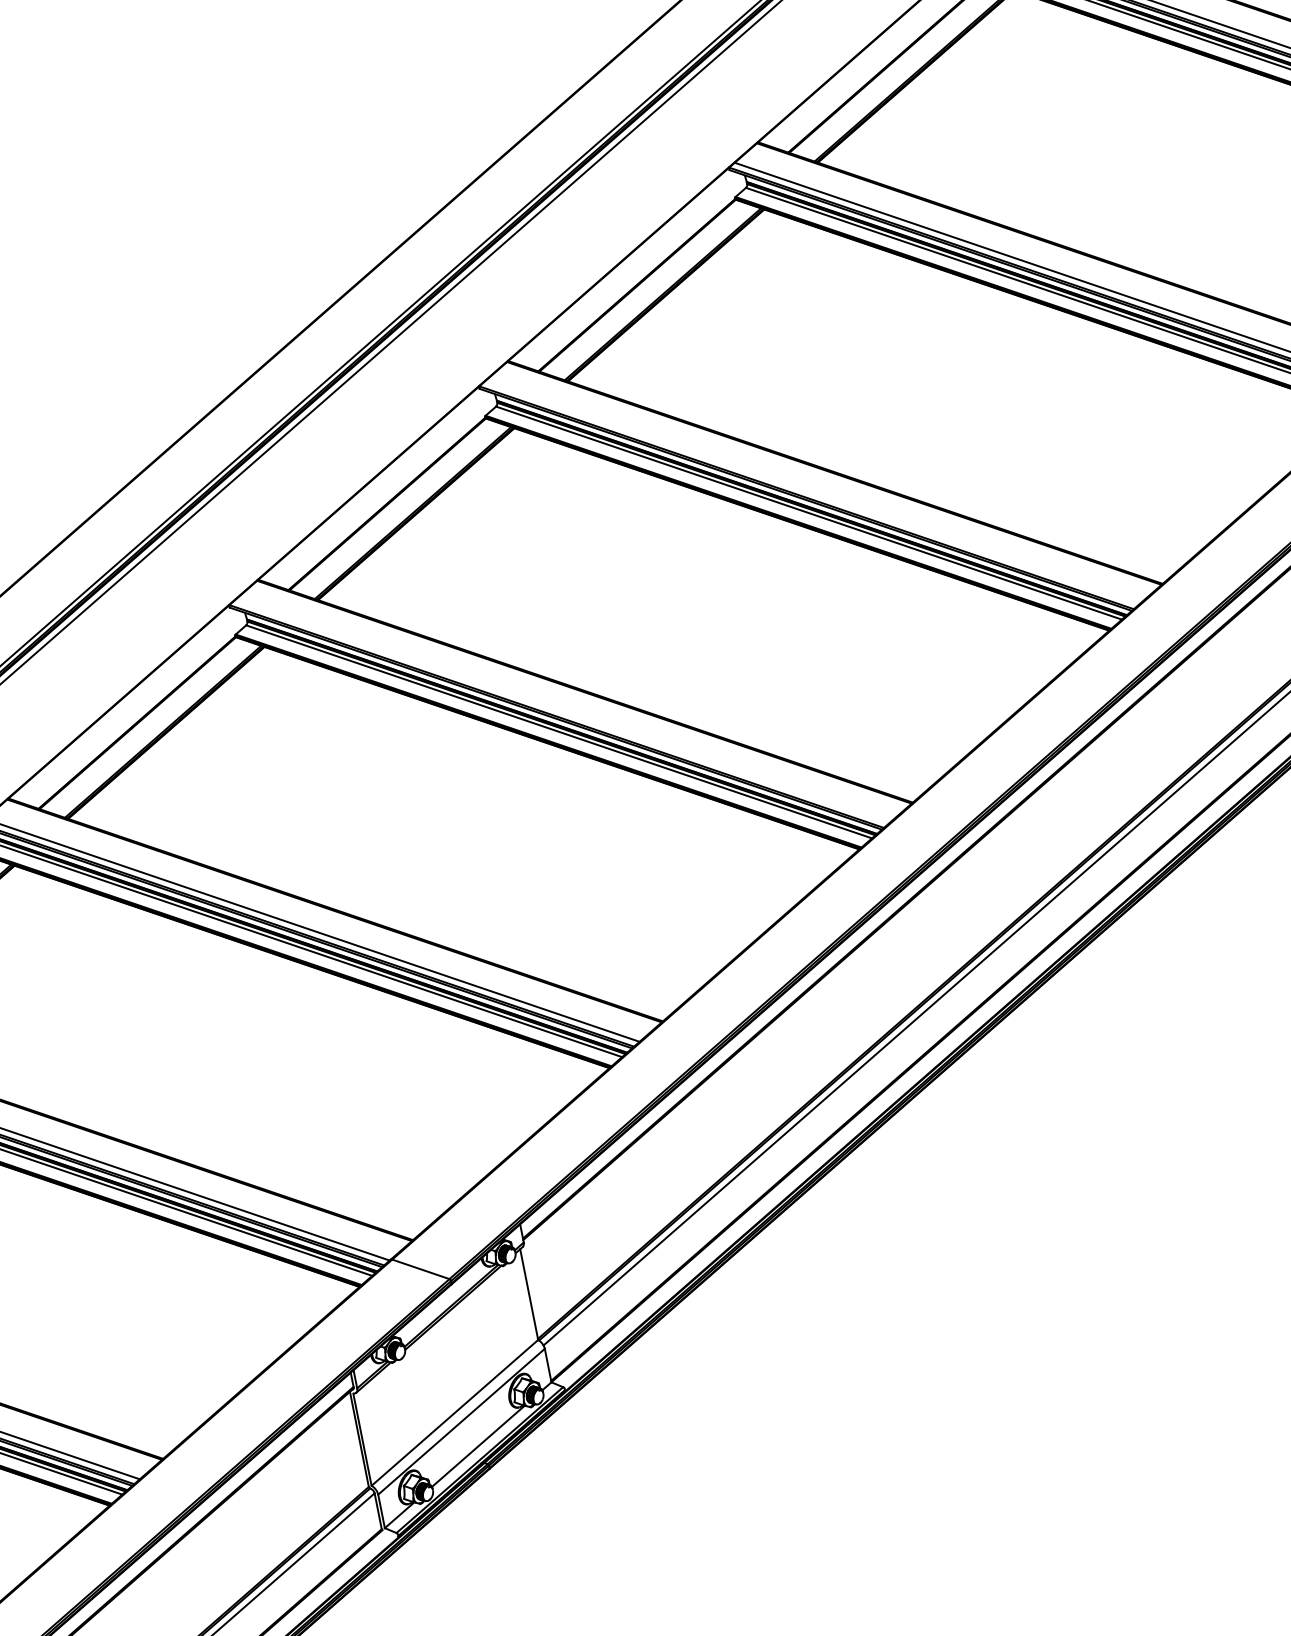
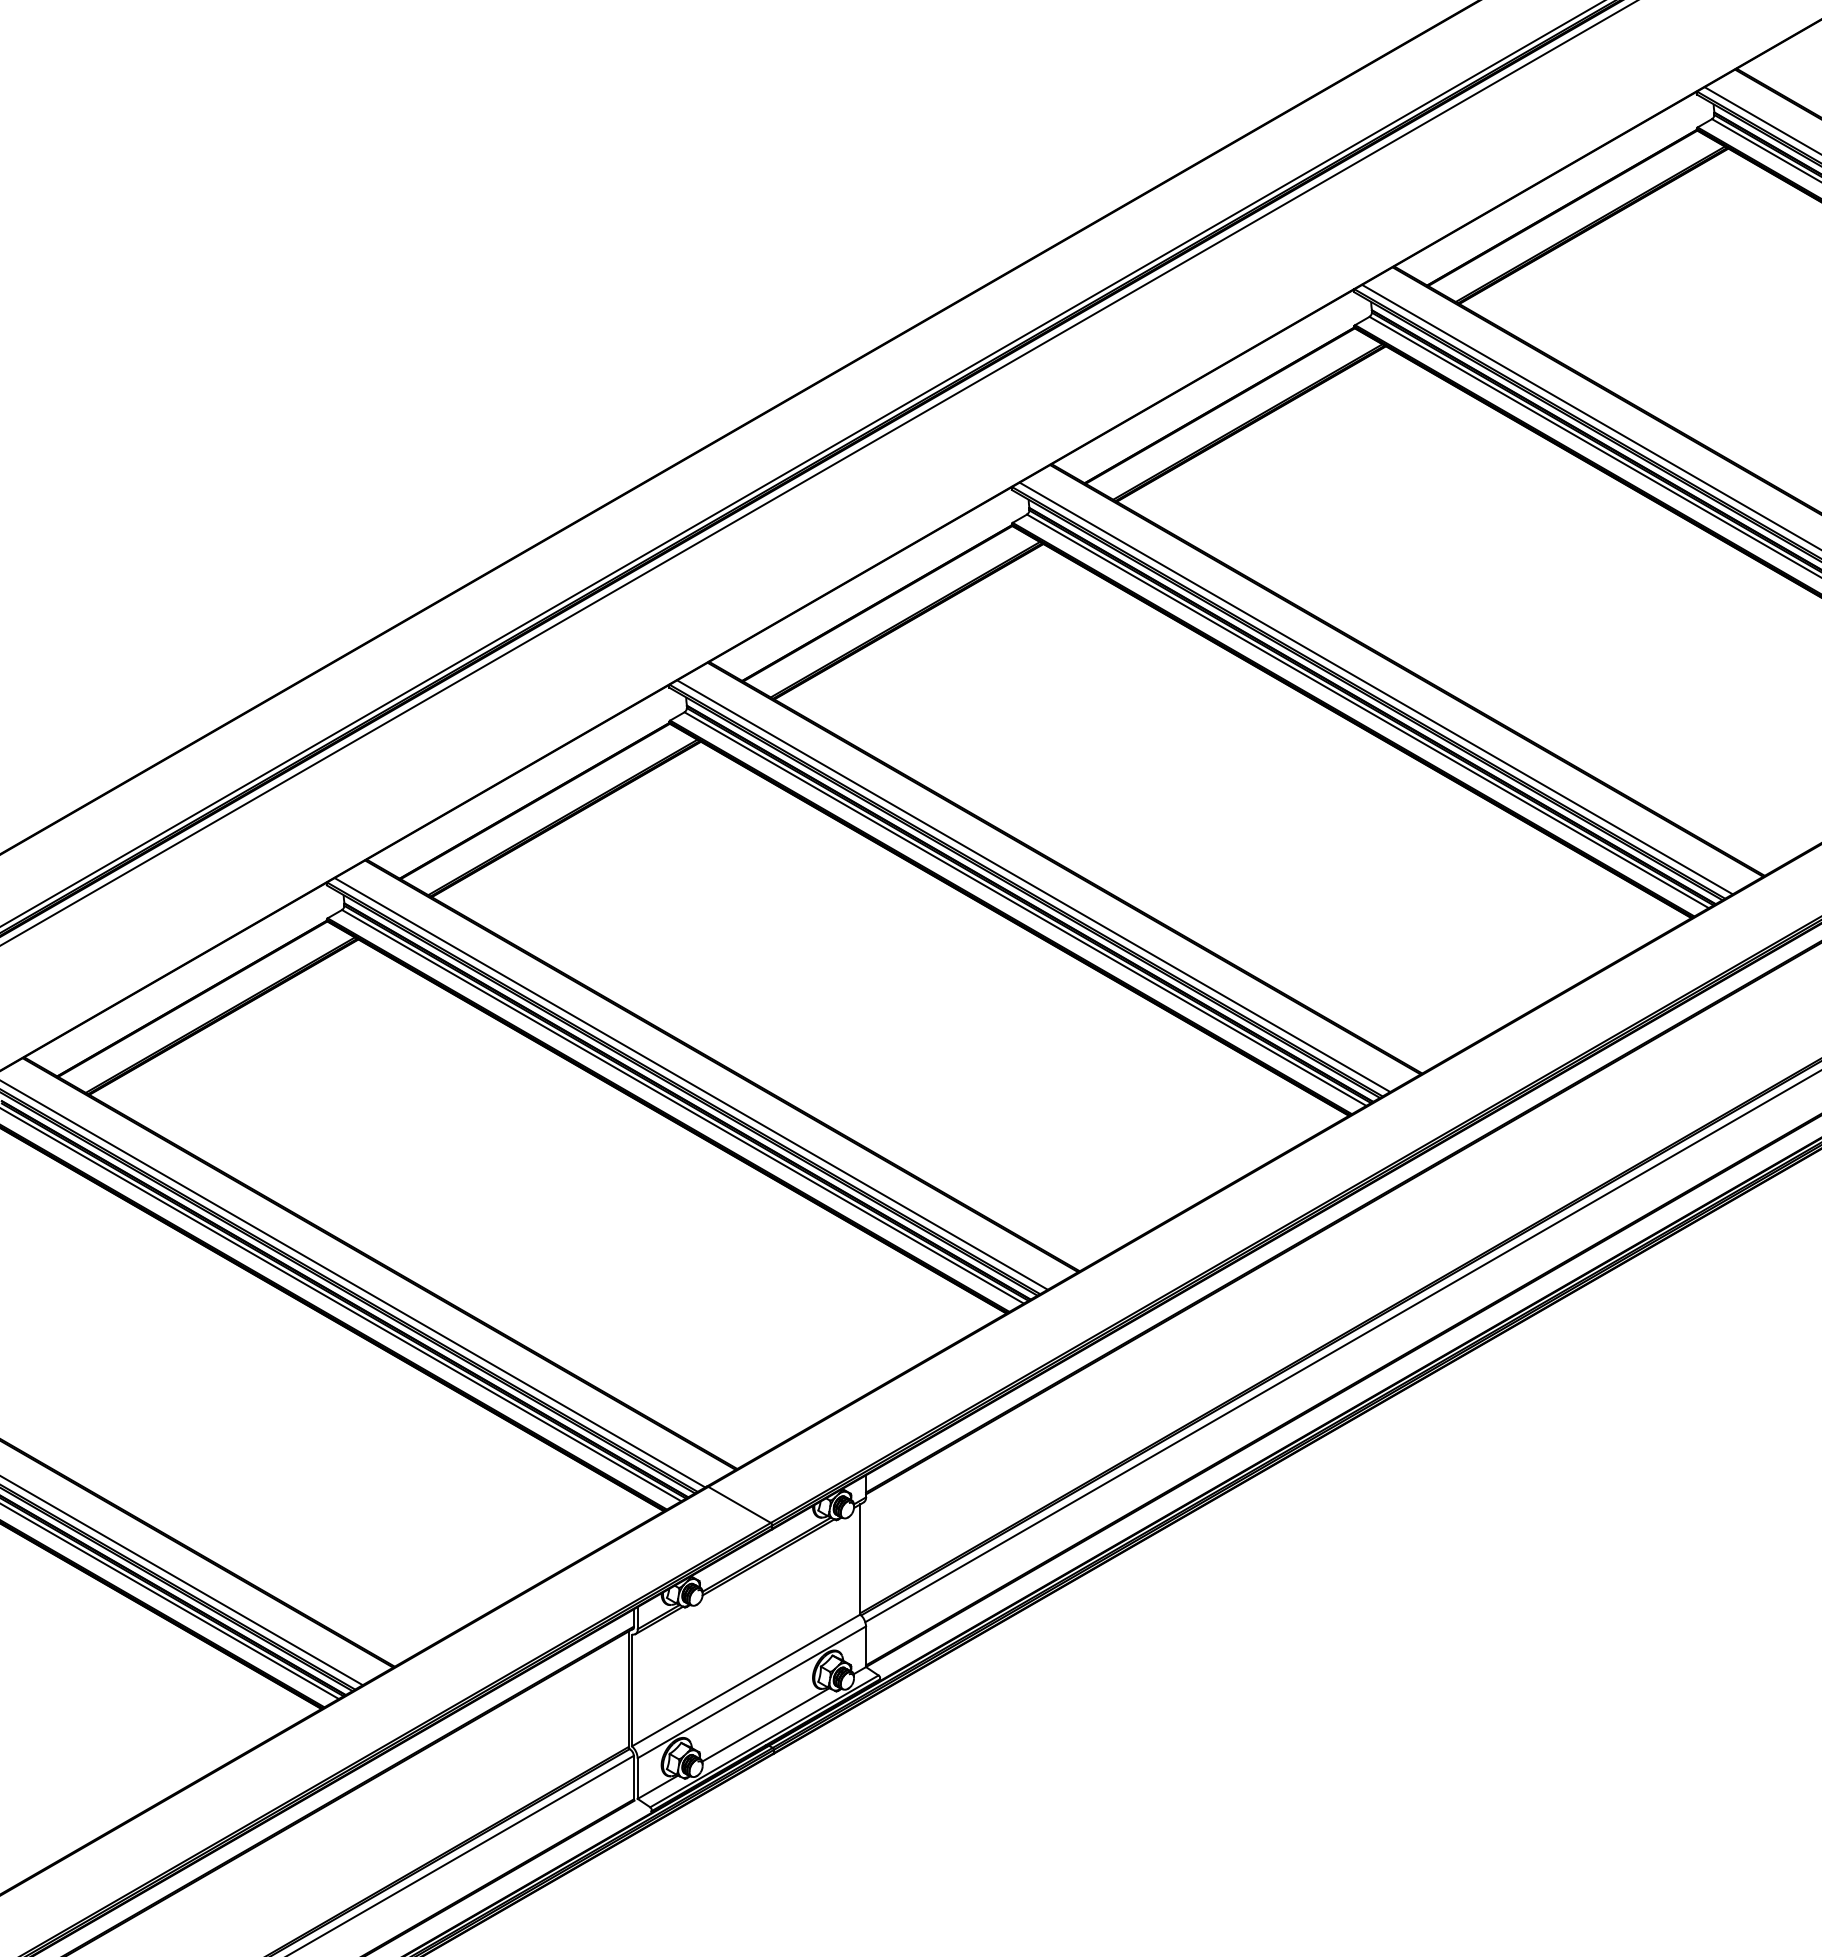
line: (811, 493) -> (1375, 688), added
line: (562, 711) -> (1033, 886), added

